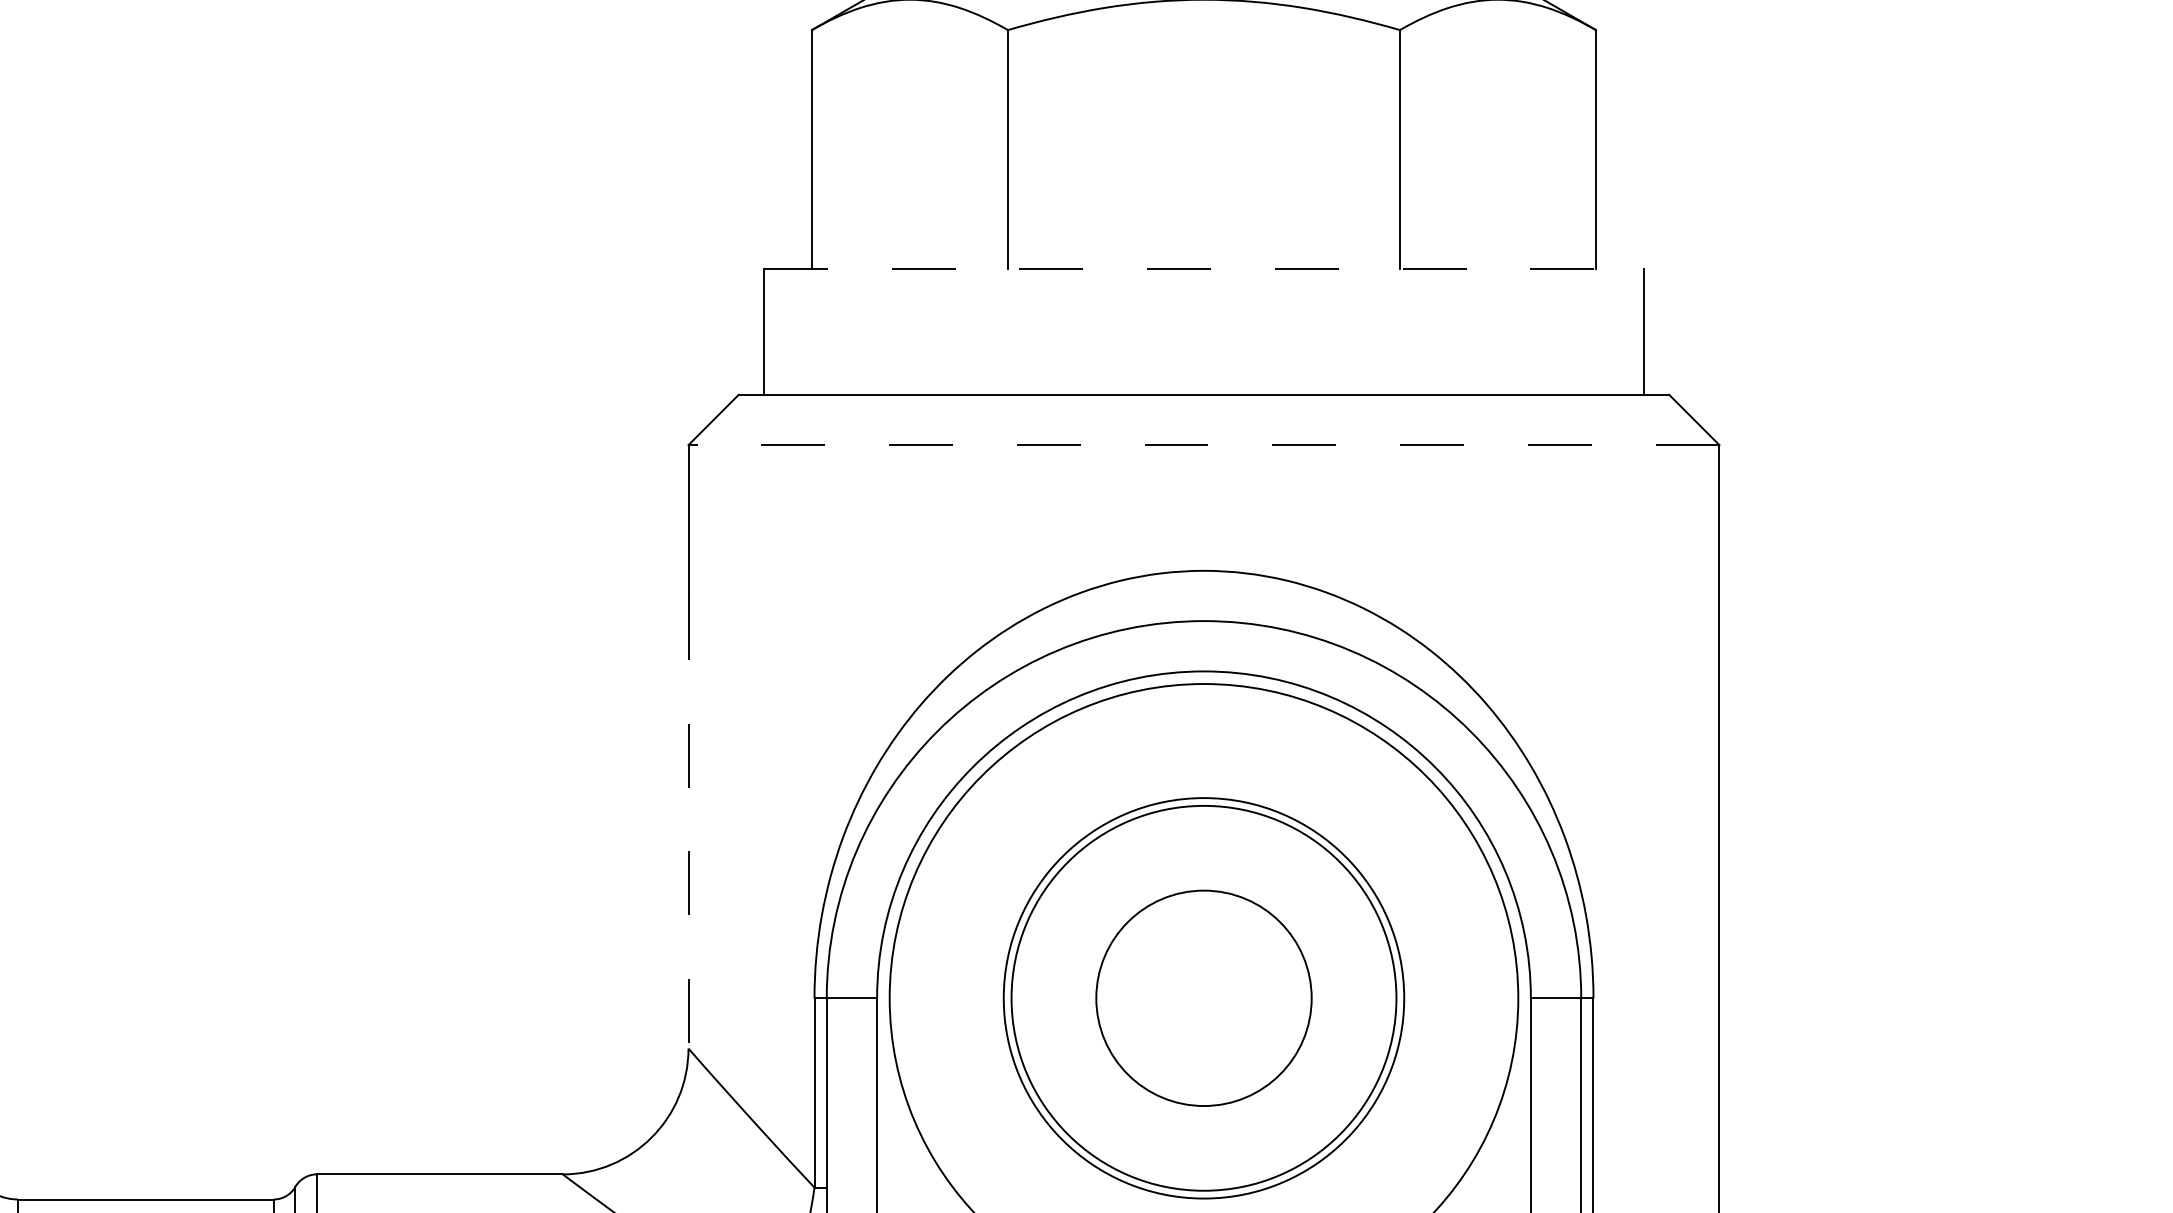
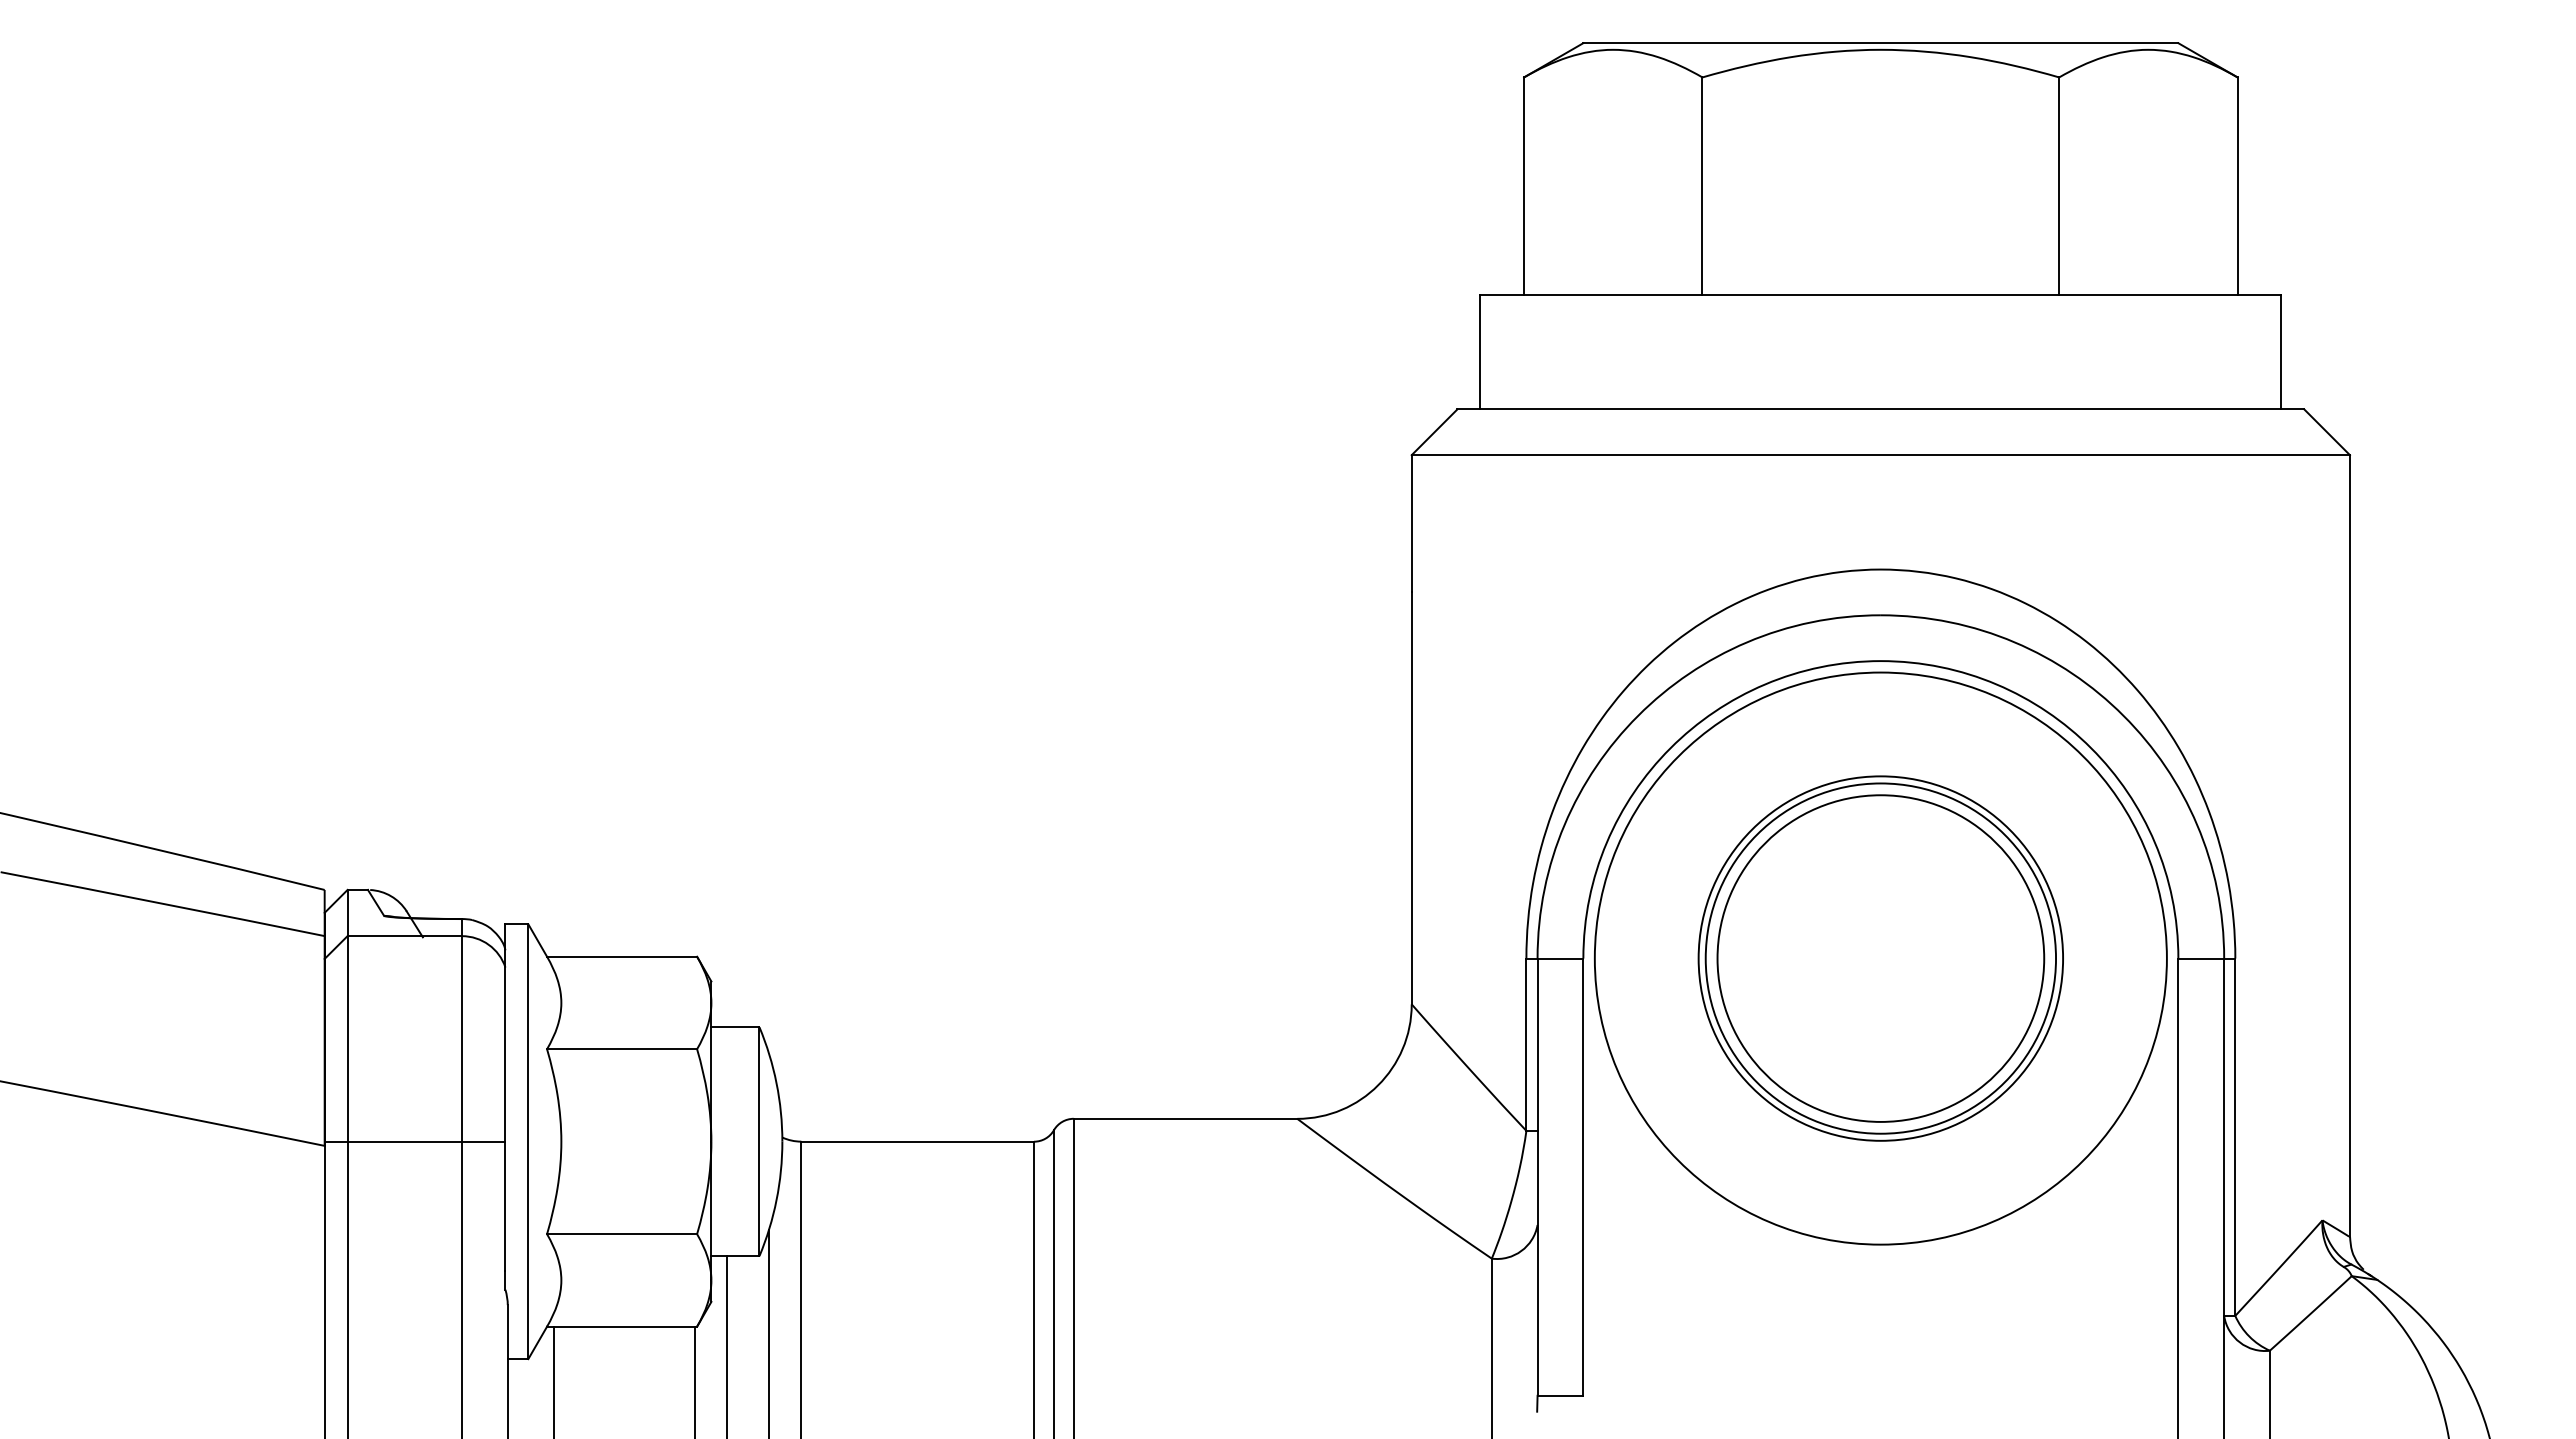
line: (1204, 268) -> (1881, 294), dashed -> solid
line: (1203, 445) -> (1880, 455), dashed -> solid
line: (688, 822) -> (1411, 798), dashed -> solid
circle: (1203, 998) -> (1880, 958), size x1.67

